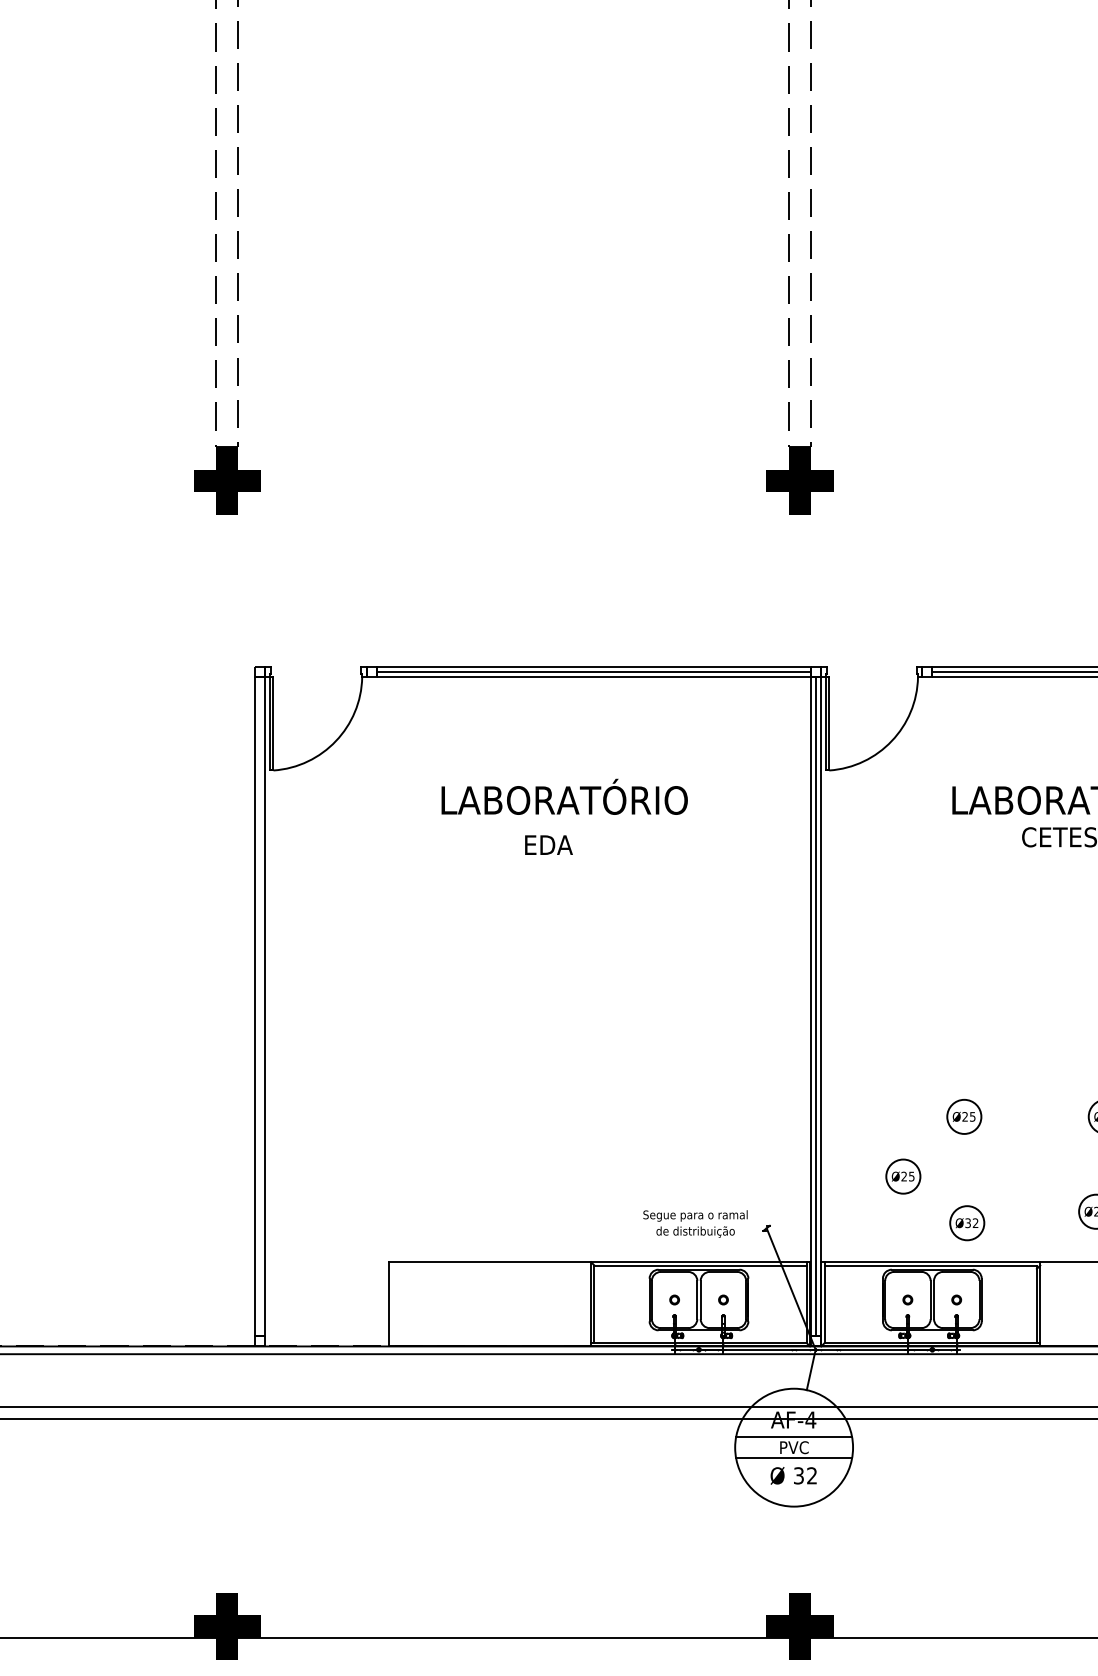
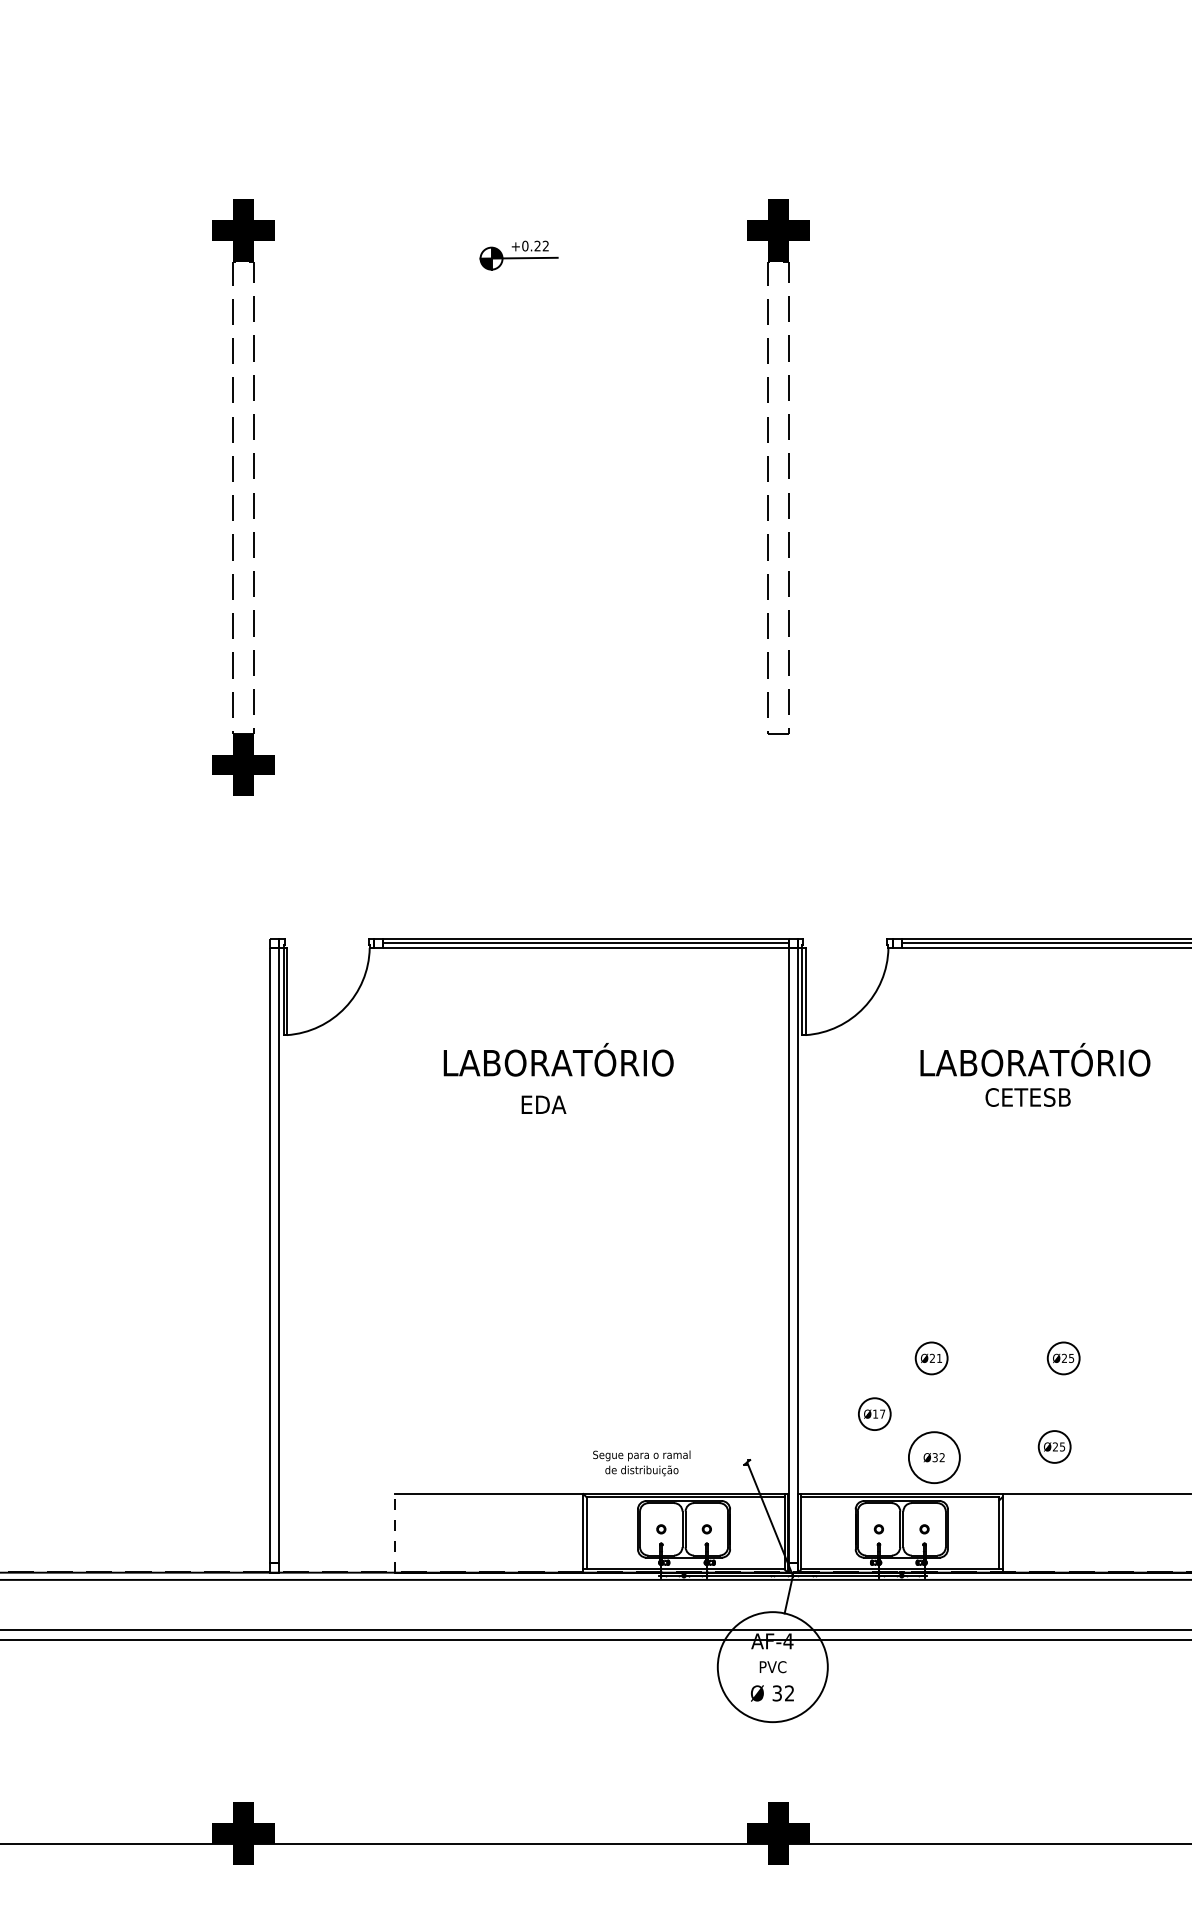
fill: (799, 480) -> (777, 764), removed
line: (816, 1006) -> (793, 1255), removed
text: (972, 1116) -> (939, 1358), Ø25 -> Ø21
text: (908, 1175) -> (879, 1413), Ø25 -> Ø17
circle: (967, 1223) -> (934, 1457), size x1.6
text: (695, 1224) -> (641, 1463), moved
line: (388, 1303) -> (394, 1532), solid -> dashed
line: (793, 1437) -> (772, 1657), removed
line: (793, 1458) -> (772, 1677), removed

